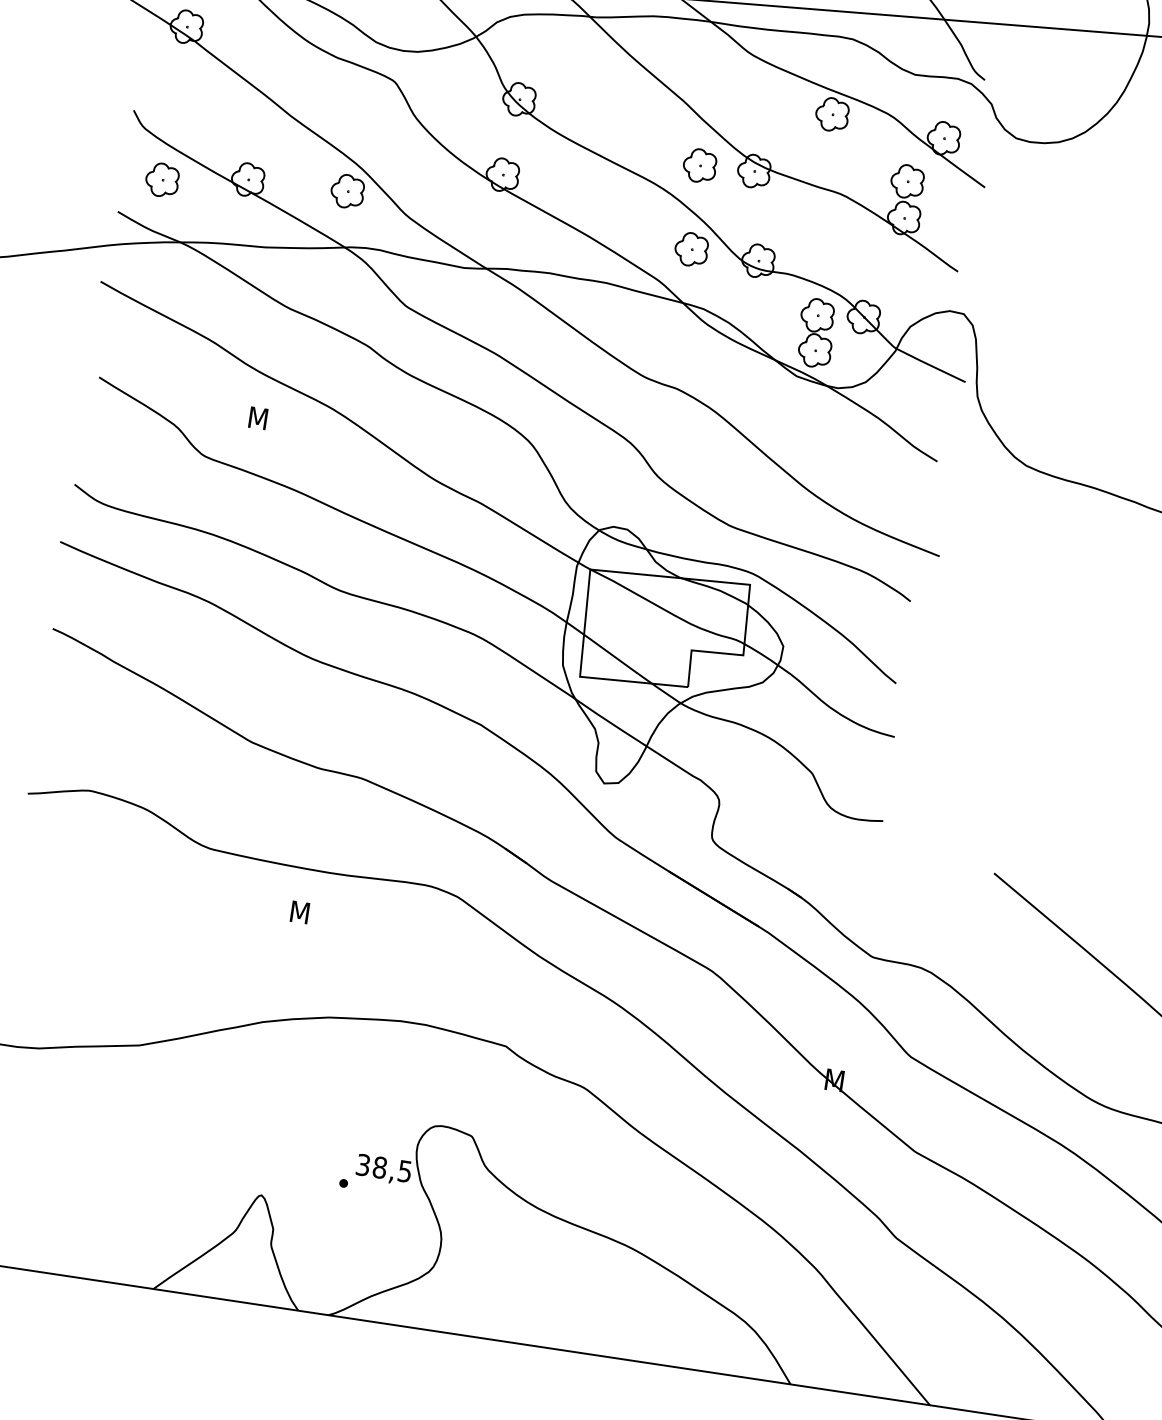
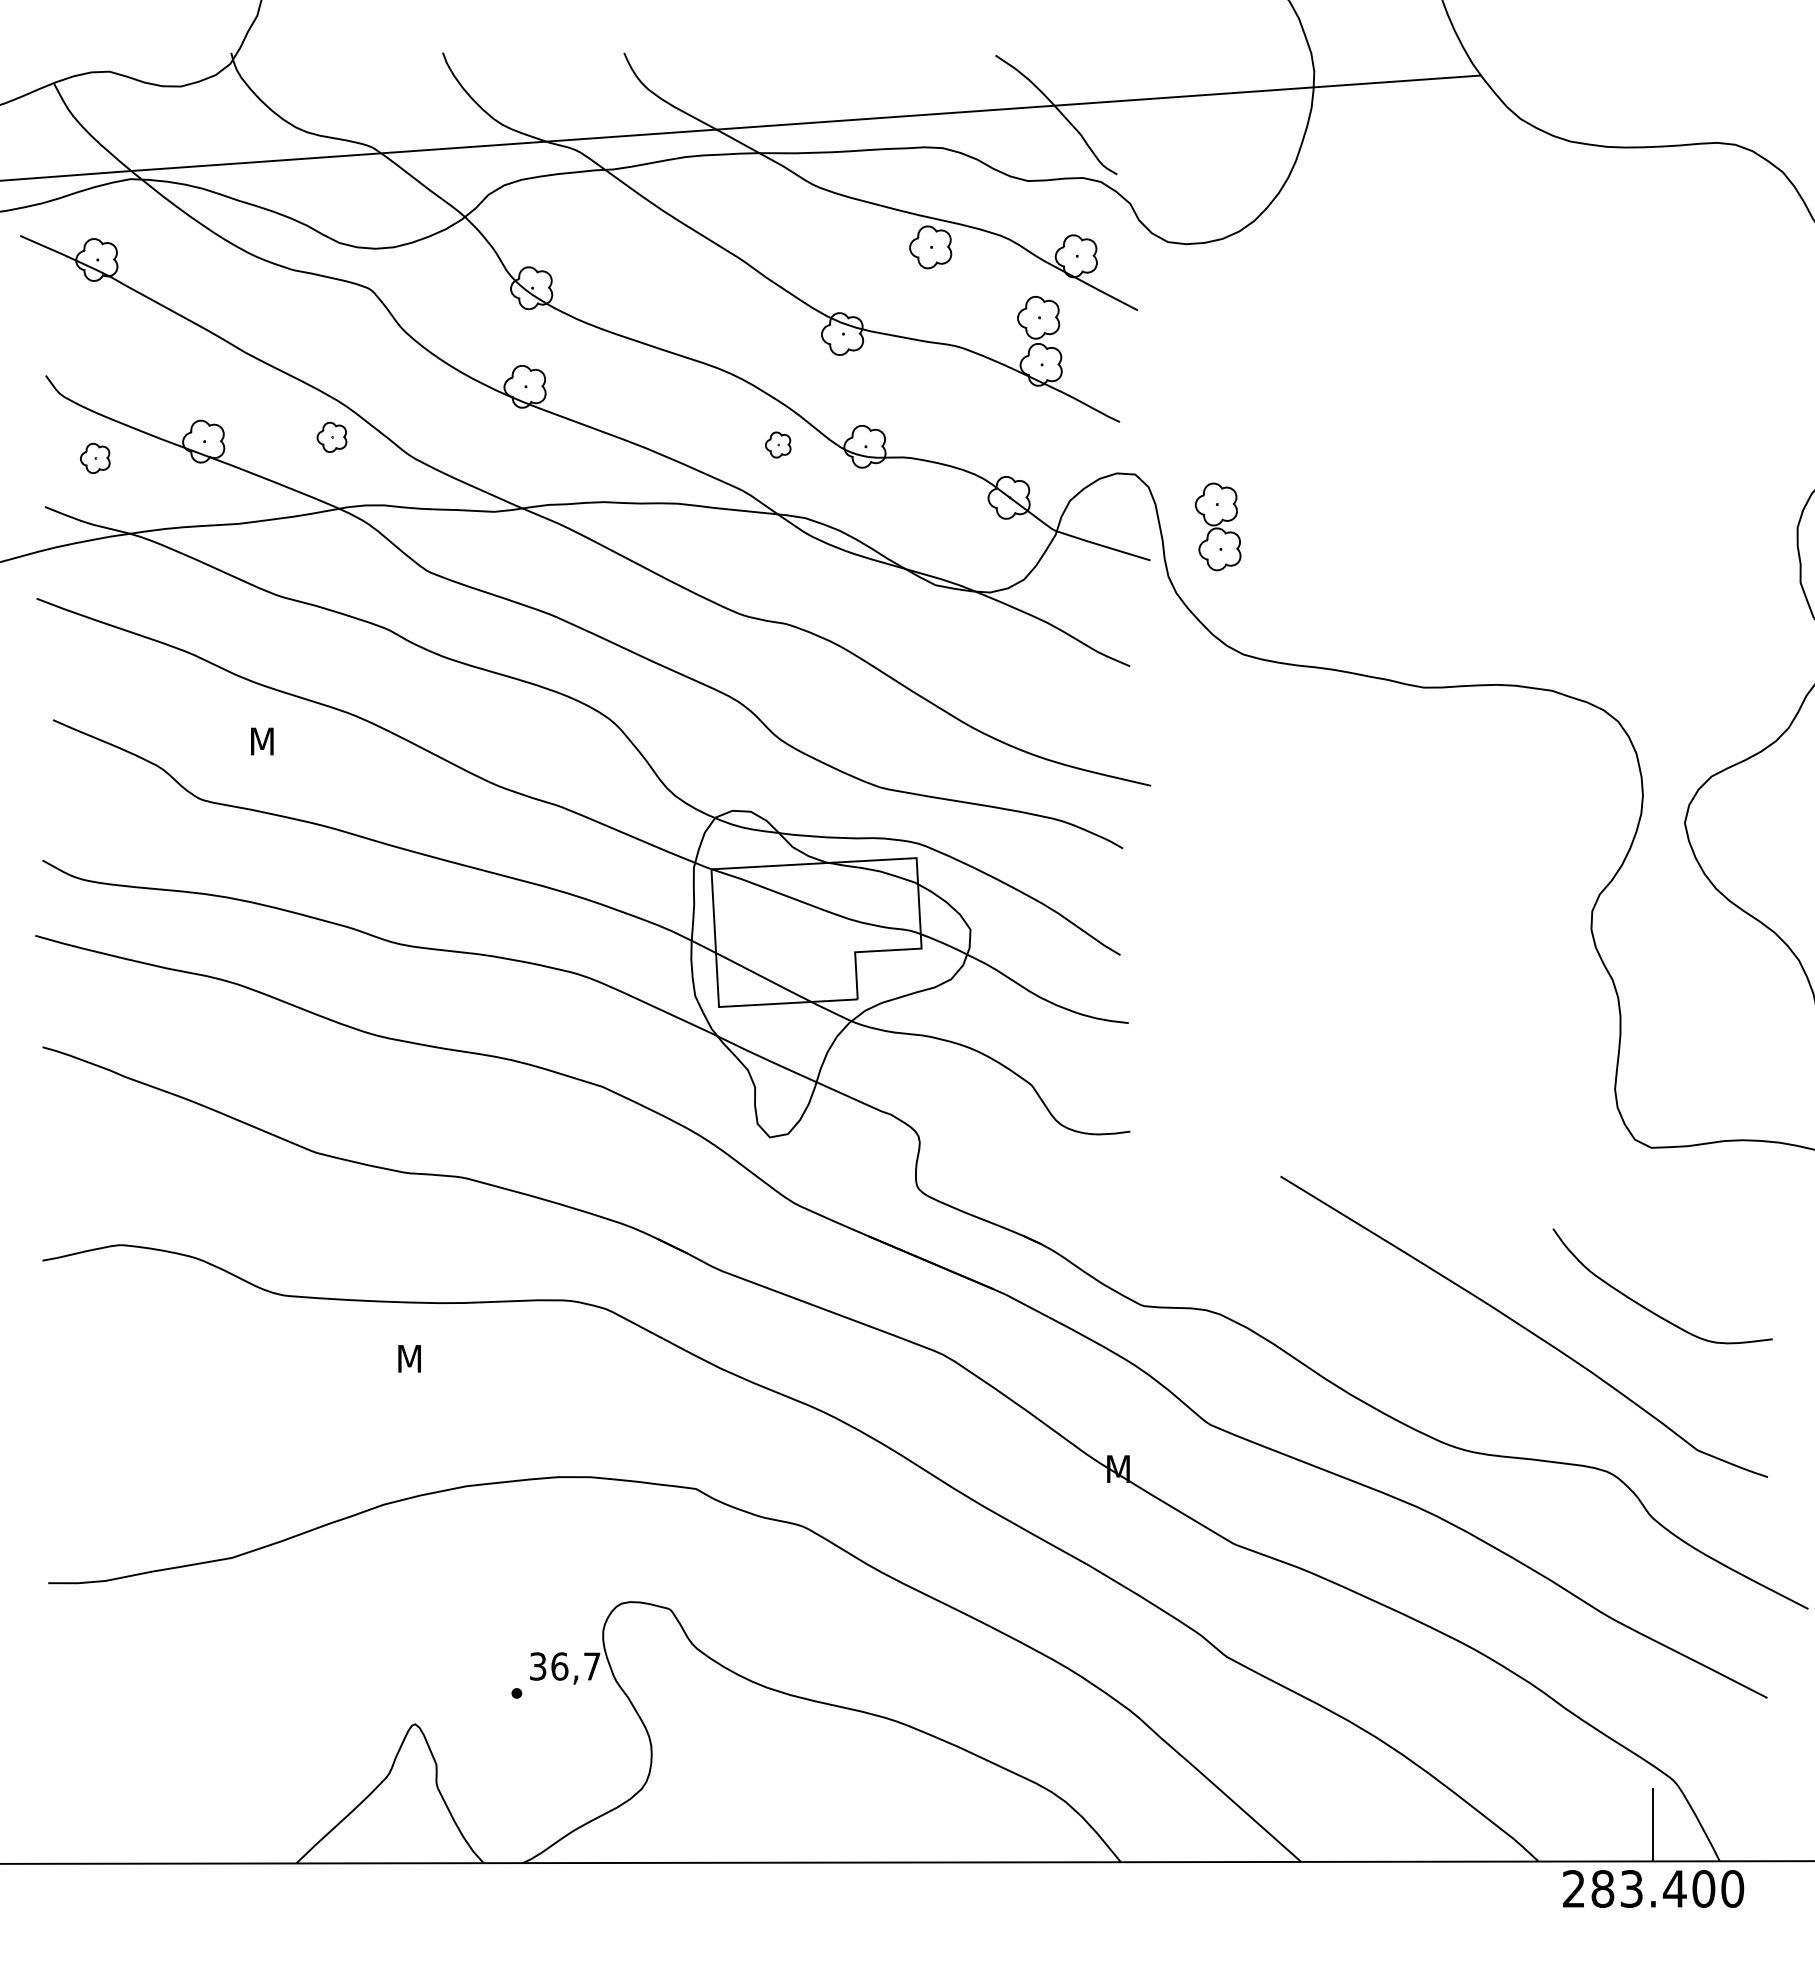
part: (699, 165) -> (772, 337), removed
part: (161, 180) -> (94, 458), size x0.7
part: (347, 191) -> (331, 437), size x0.7
part: (690, 249) -> (777, 444), size x0.6
part: (815, 332) -> (1217, 526), moved
text: (392, 1169) -> (575, 1666), 38,5 -> 36,7

